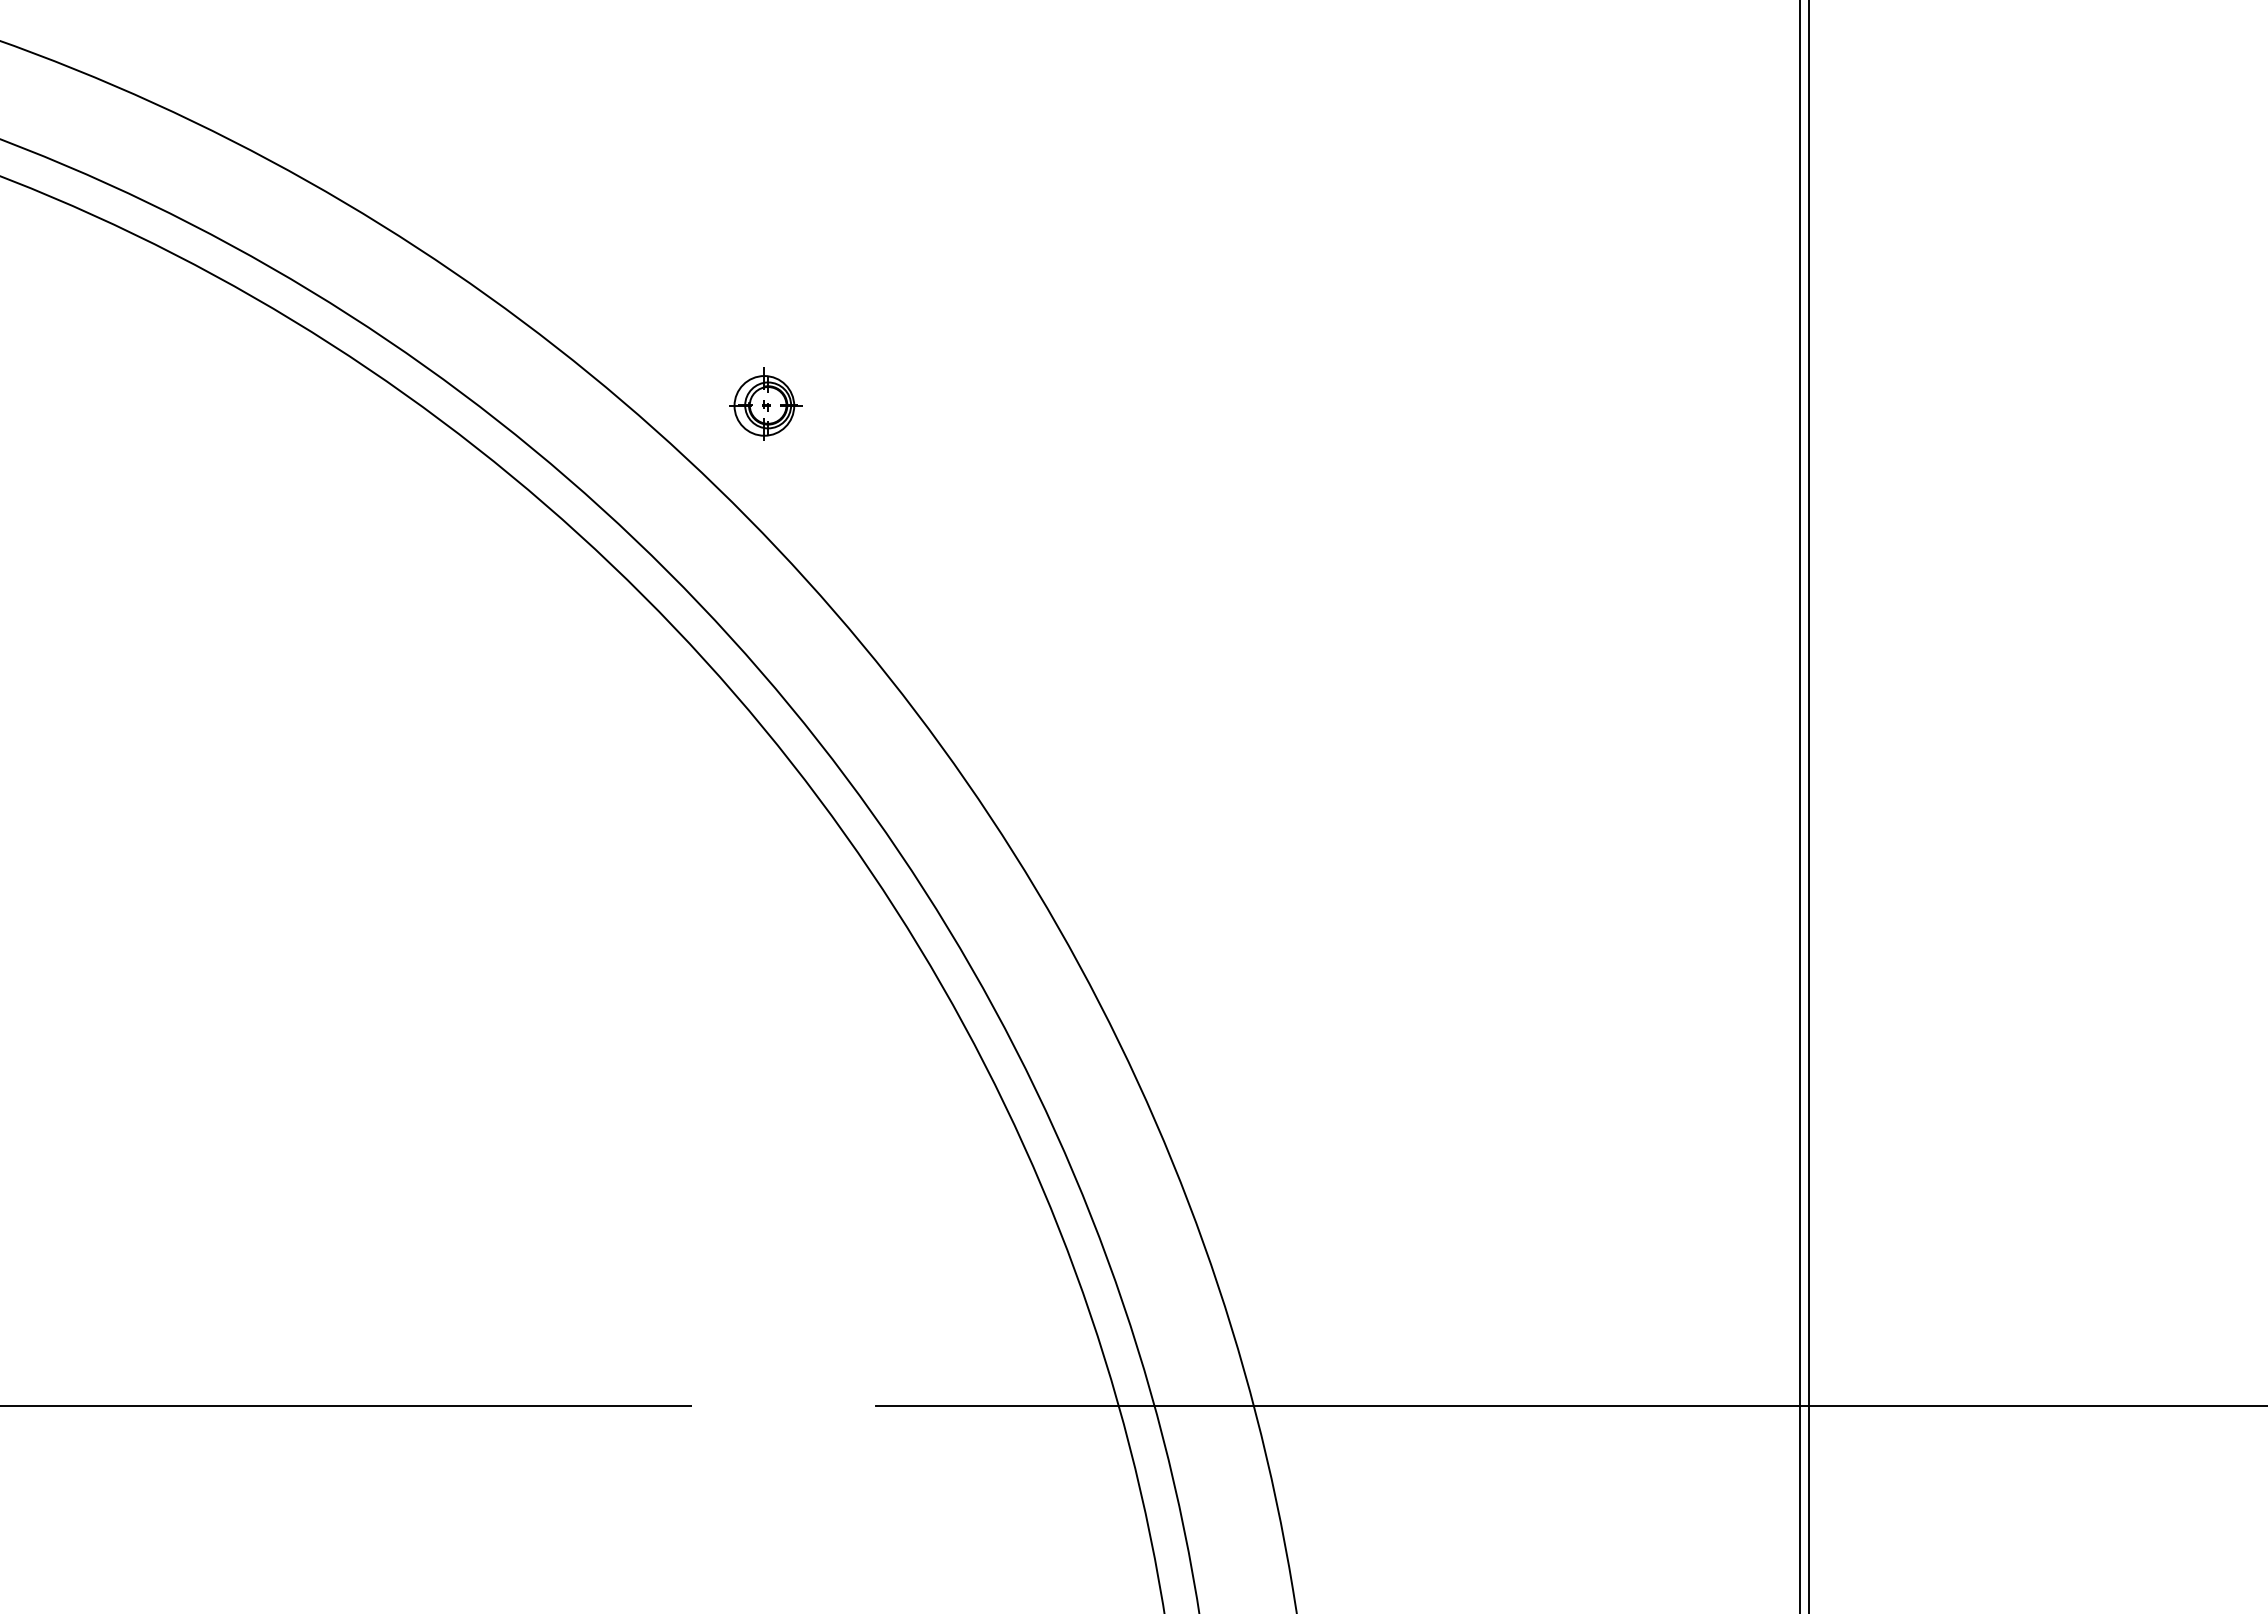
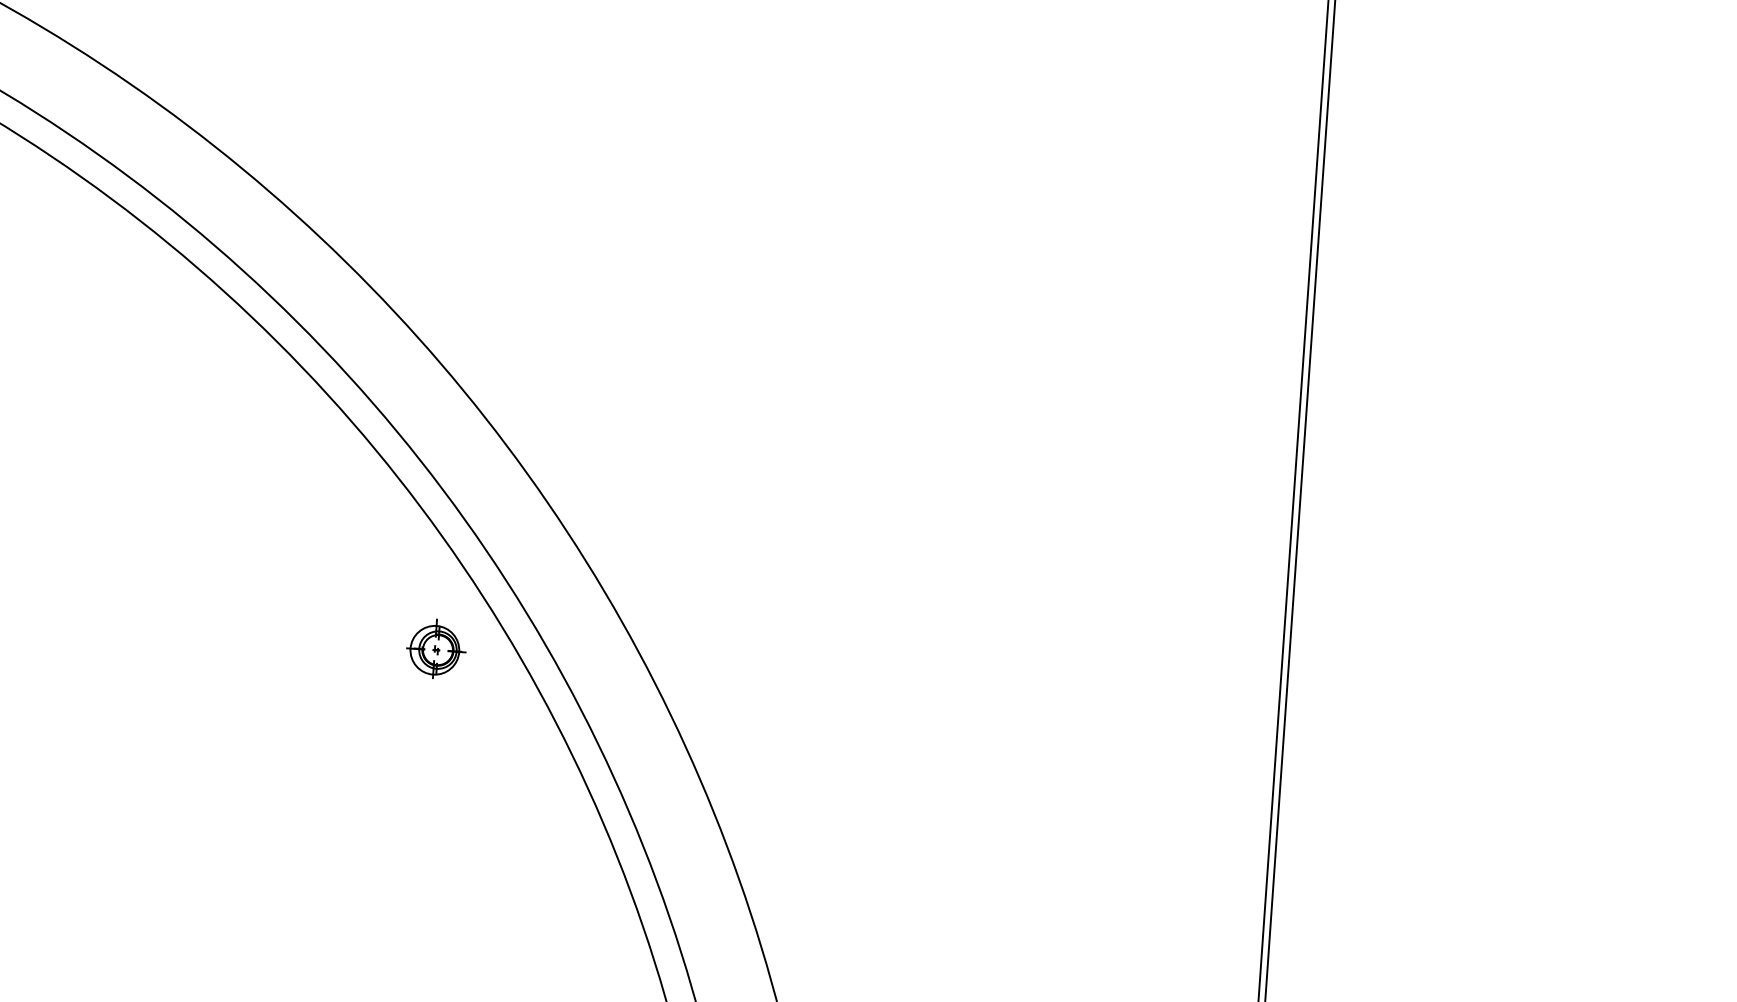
part: (765, 403) -> (435, 648), moved

